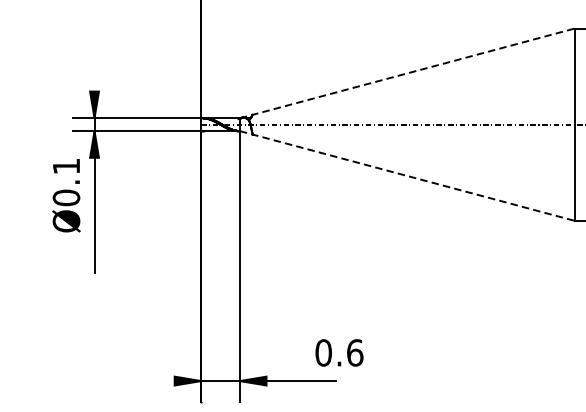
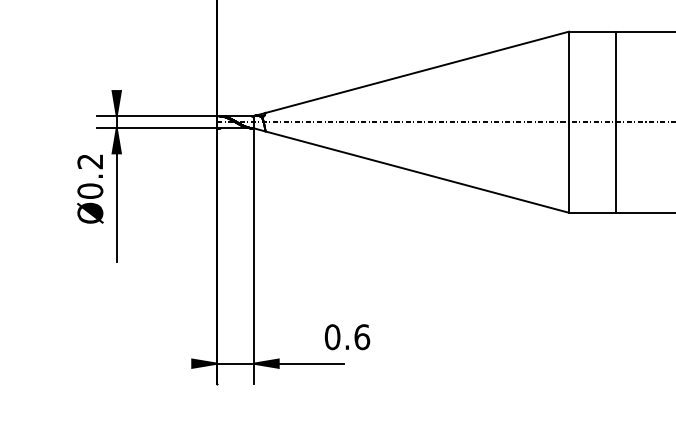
line: (407, 72) -> (411, 73), dashed -> solid
text: (65, 166) -> (89, 161), Ø0.1 -> Ø0.2
line: (407, 175) -> (411, 170), dashed -> solid

